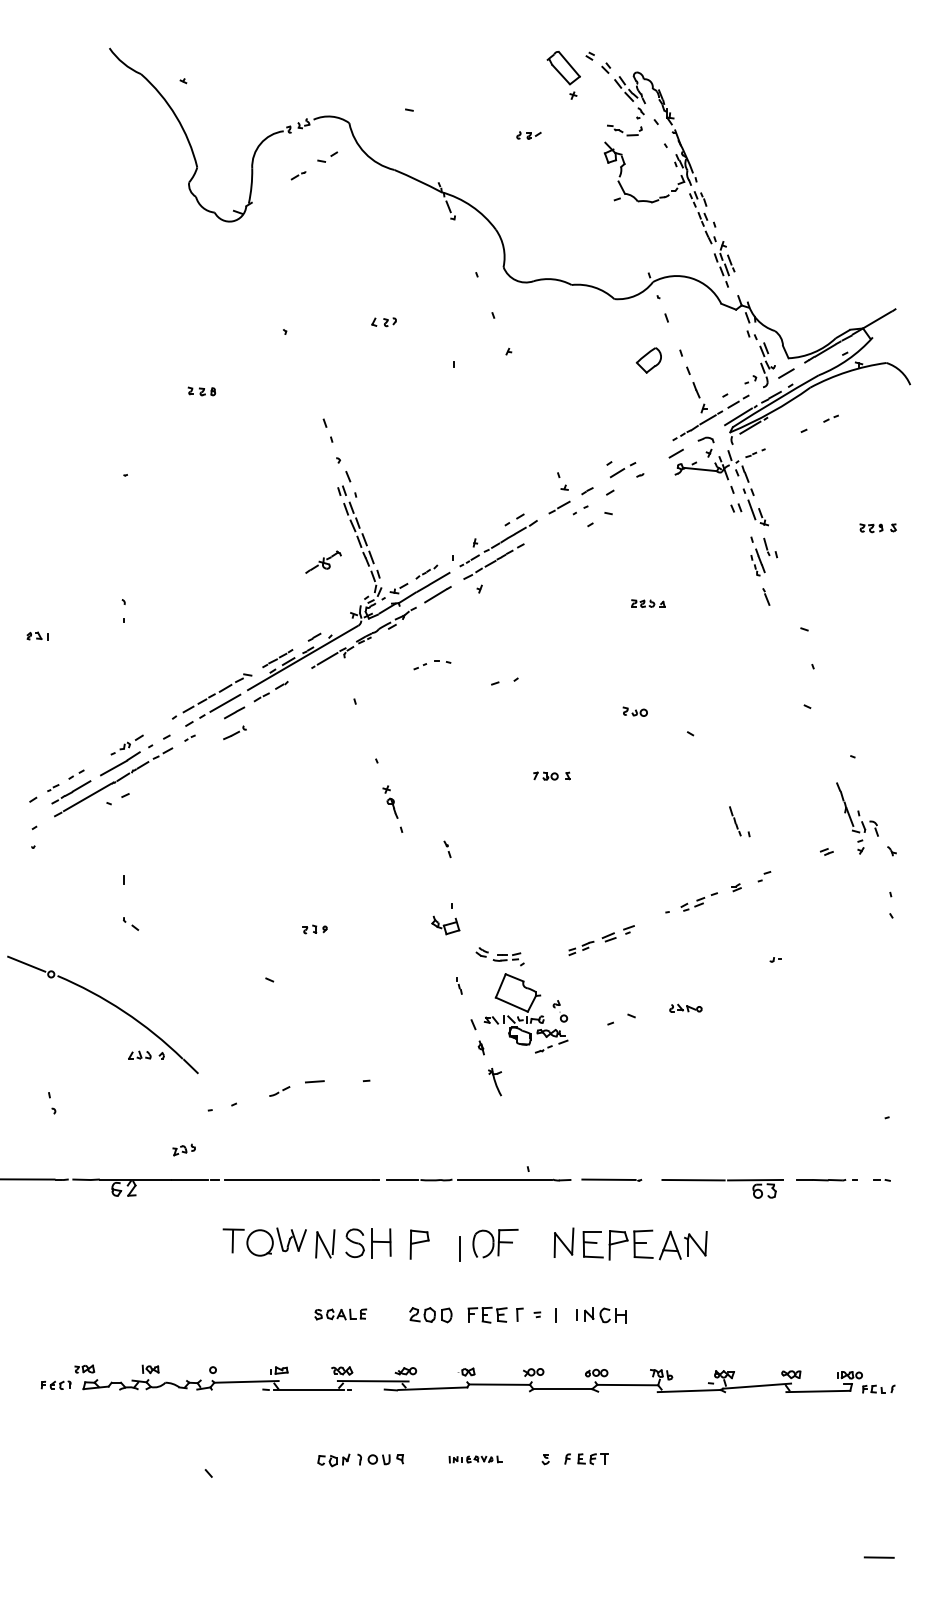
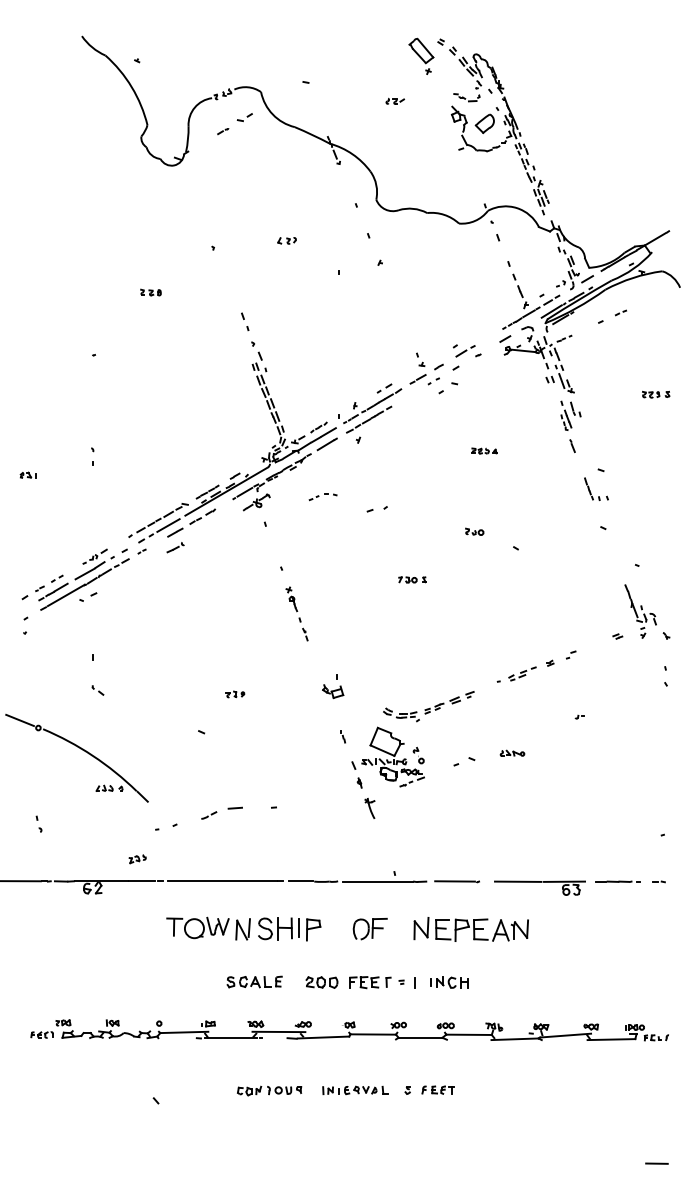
part: (648, 360) -> (484, 123), moved
part: (323, 561) -> (256, 501), moved
part: (739, 821) -> (592, 489), moved
part: (447, 849) -> (305, 634), moved
part: (499, 956) -> (400, 714), moved
line: (459, 1248) -> (298, 927), moved
part: (340, 1314) -> (254, 982), size x1.43
part: (475, 1459) -> (355, 1090), size x1.67

